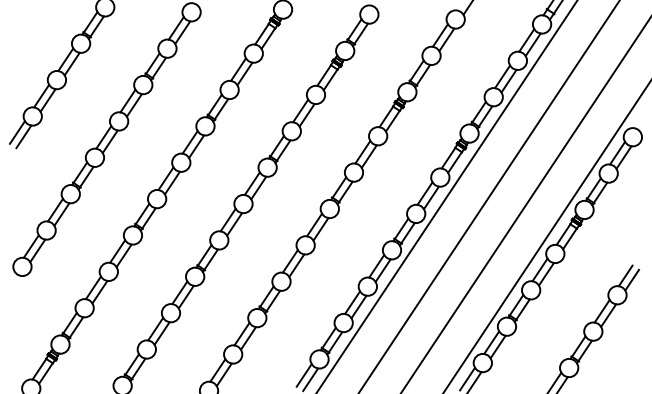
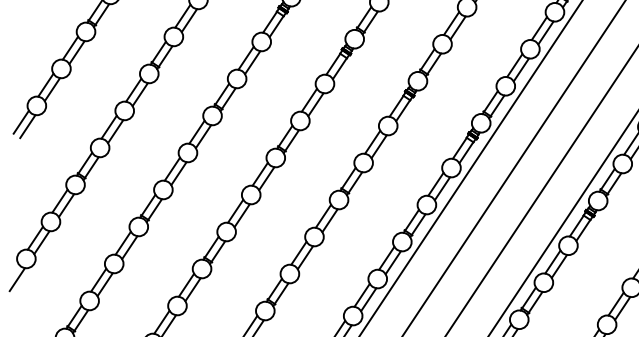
line: (13, 286) -> (17, 278), added

